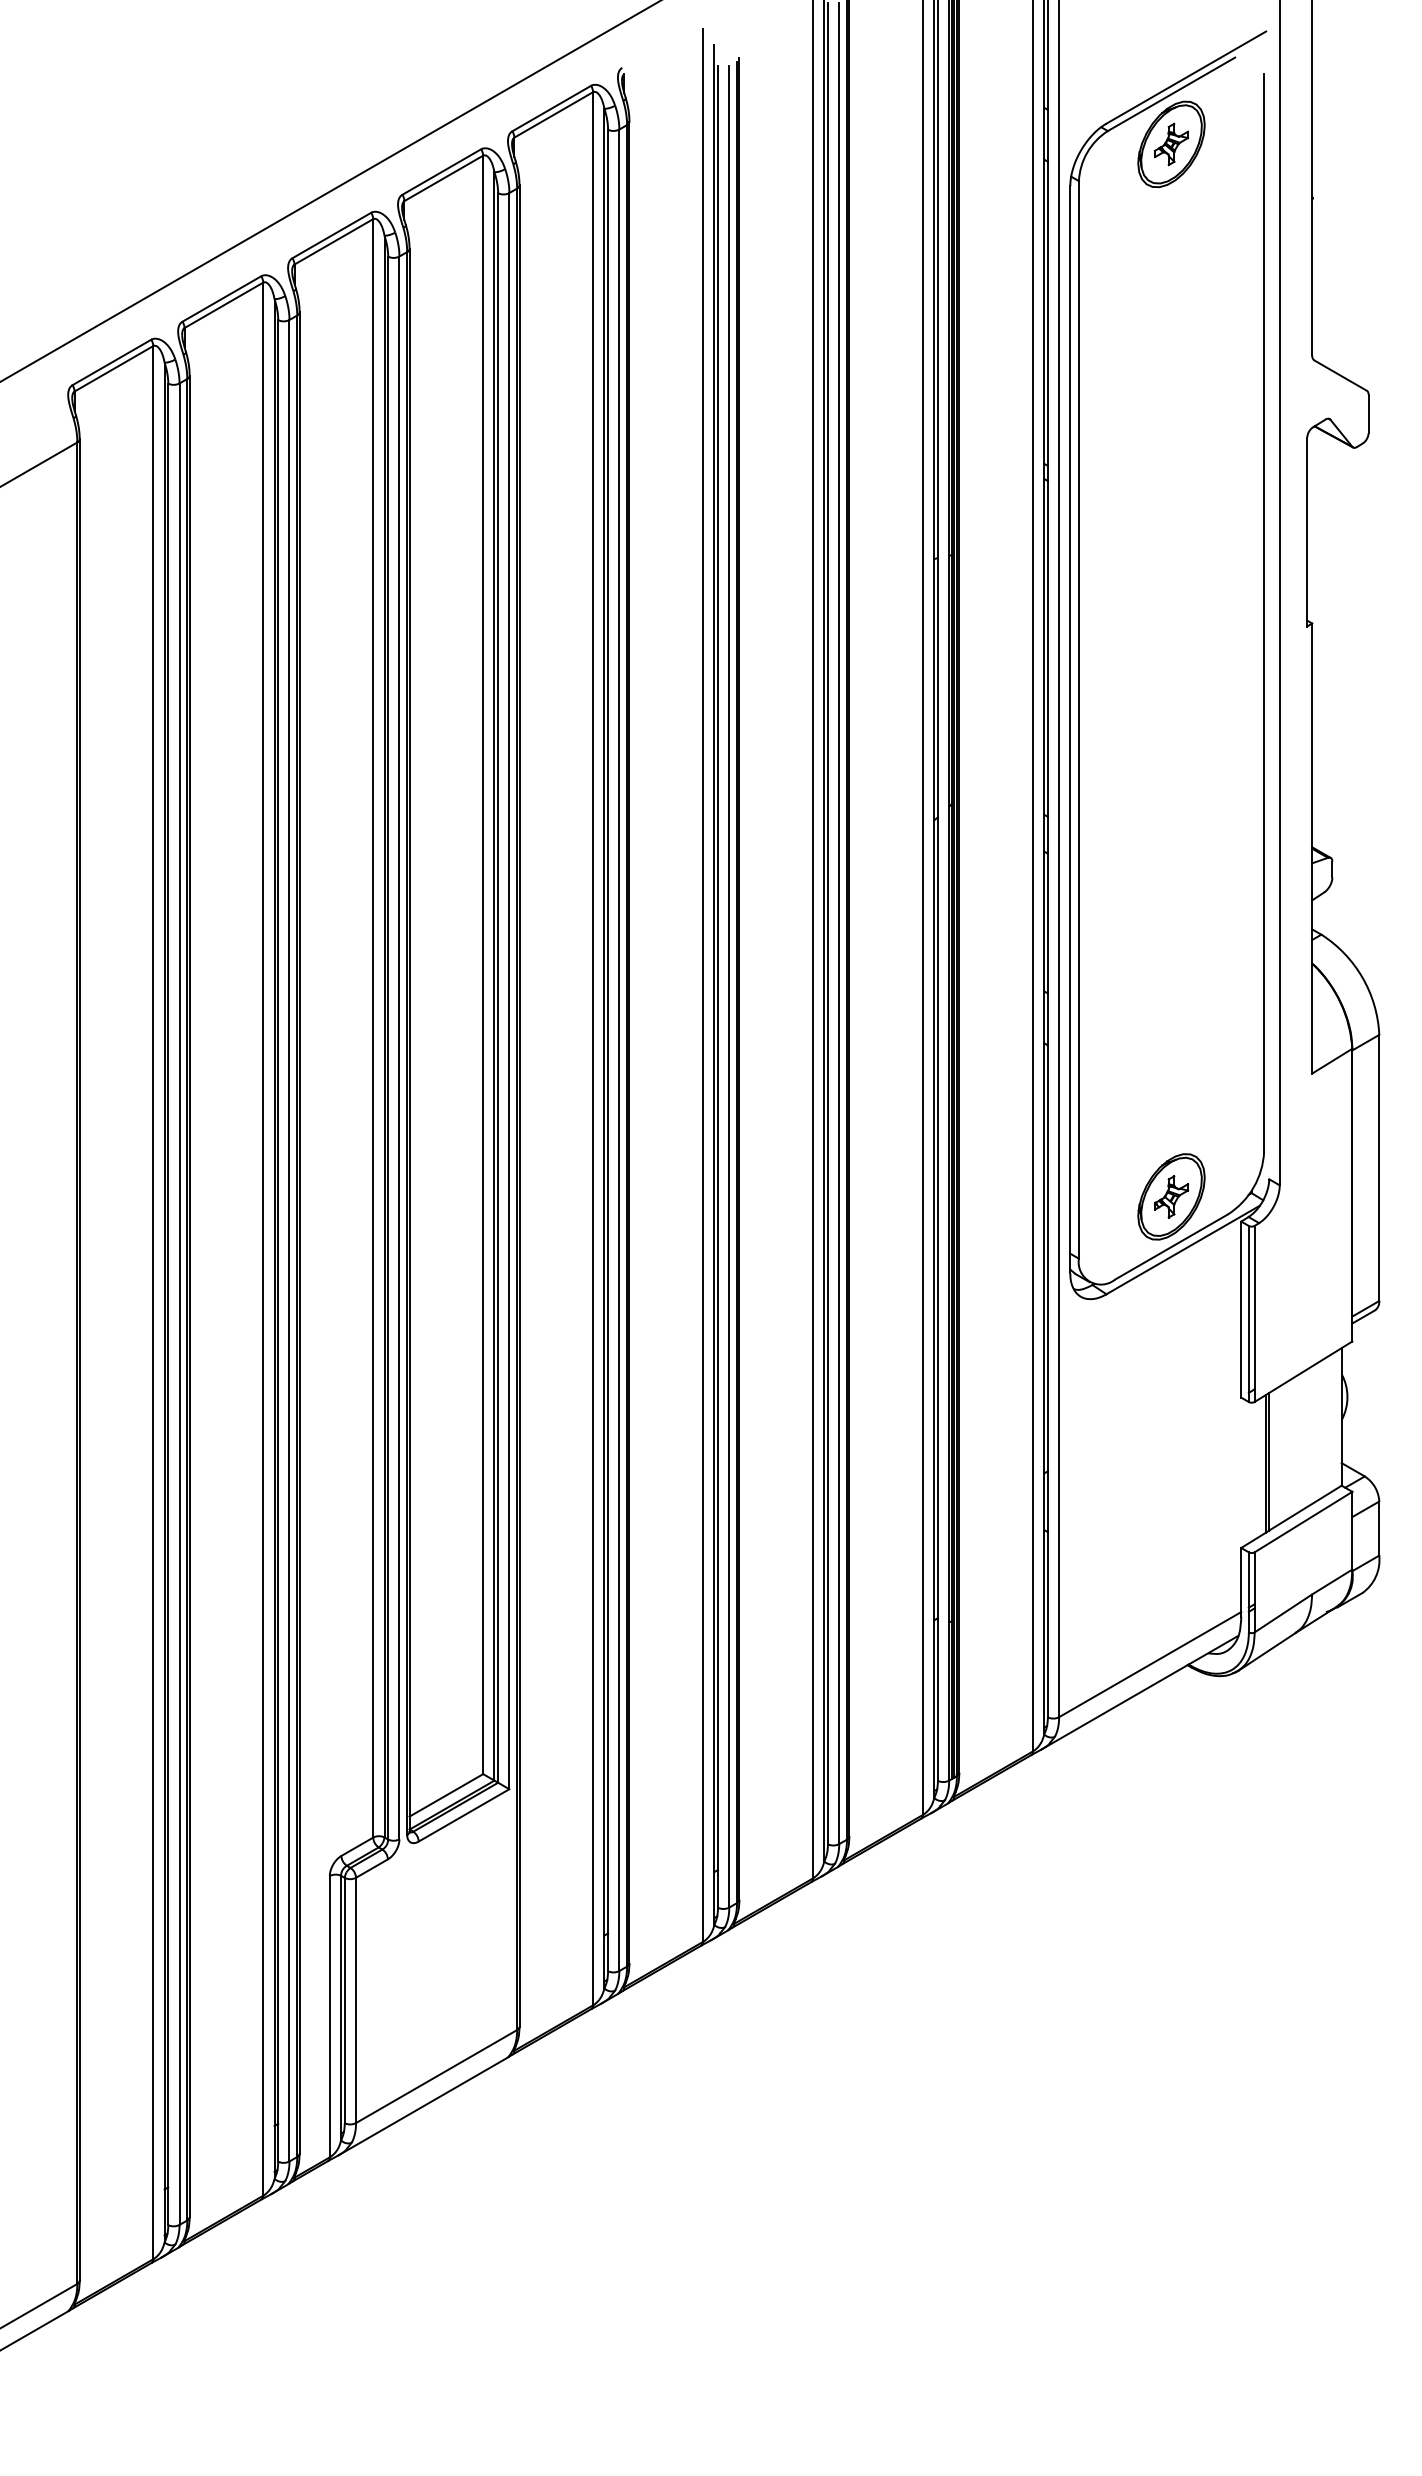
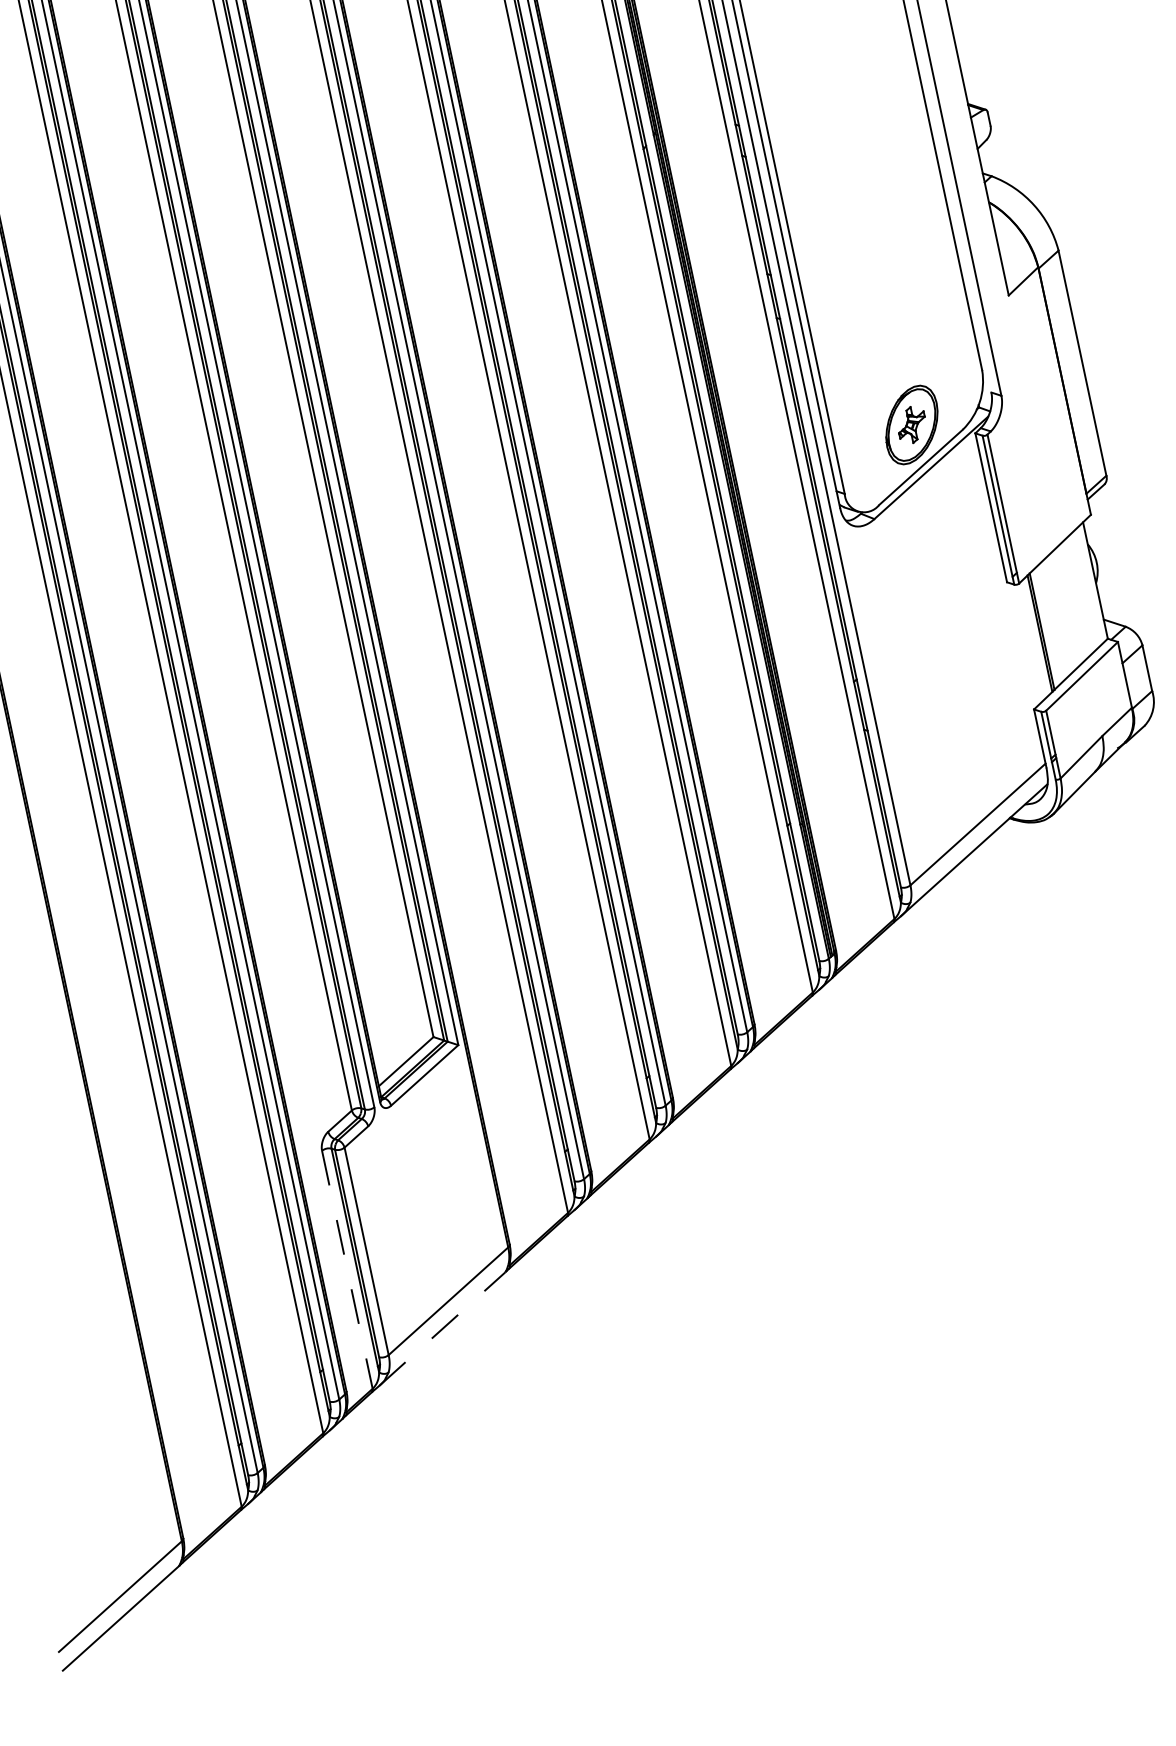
line: (329, 2016) -> (347, 1269), solid -> dashed
line: (423, 2106) -> (442, 1328), solid -> dashed

